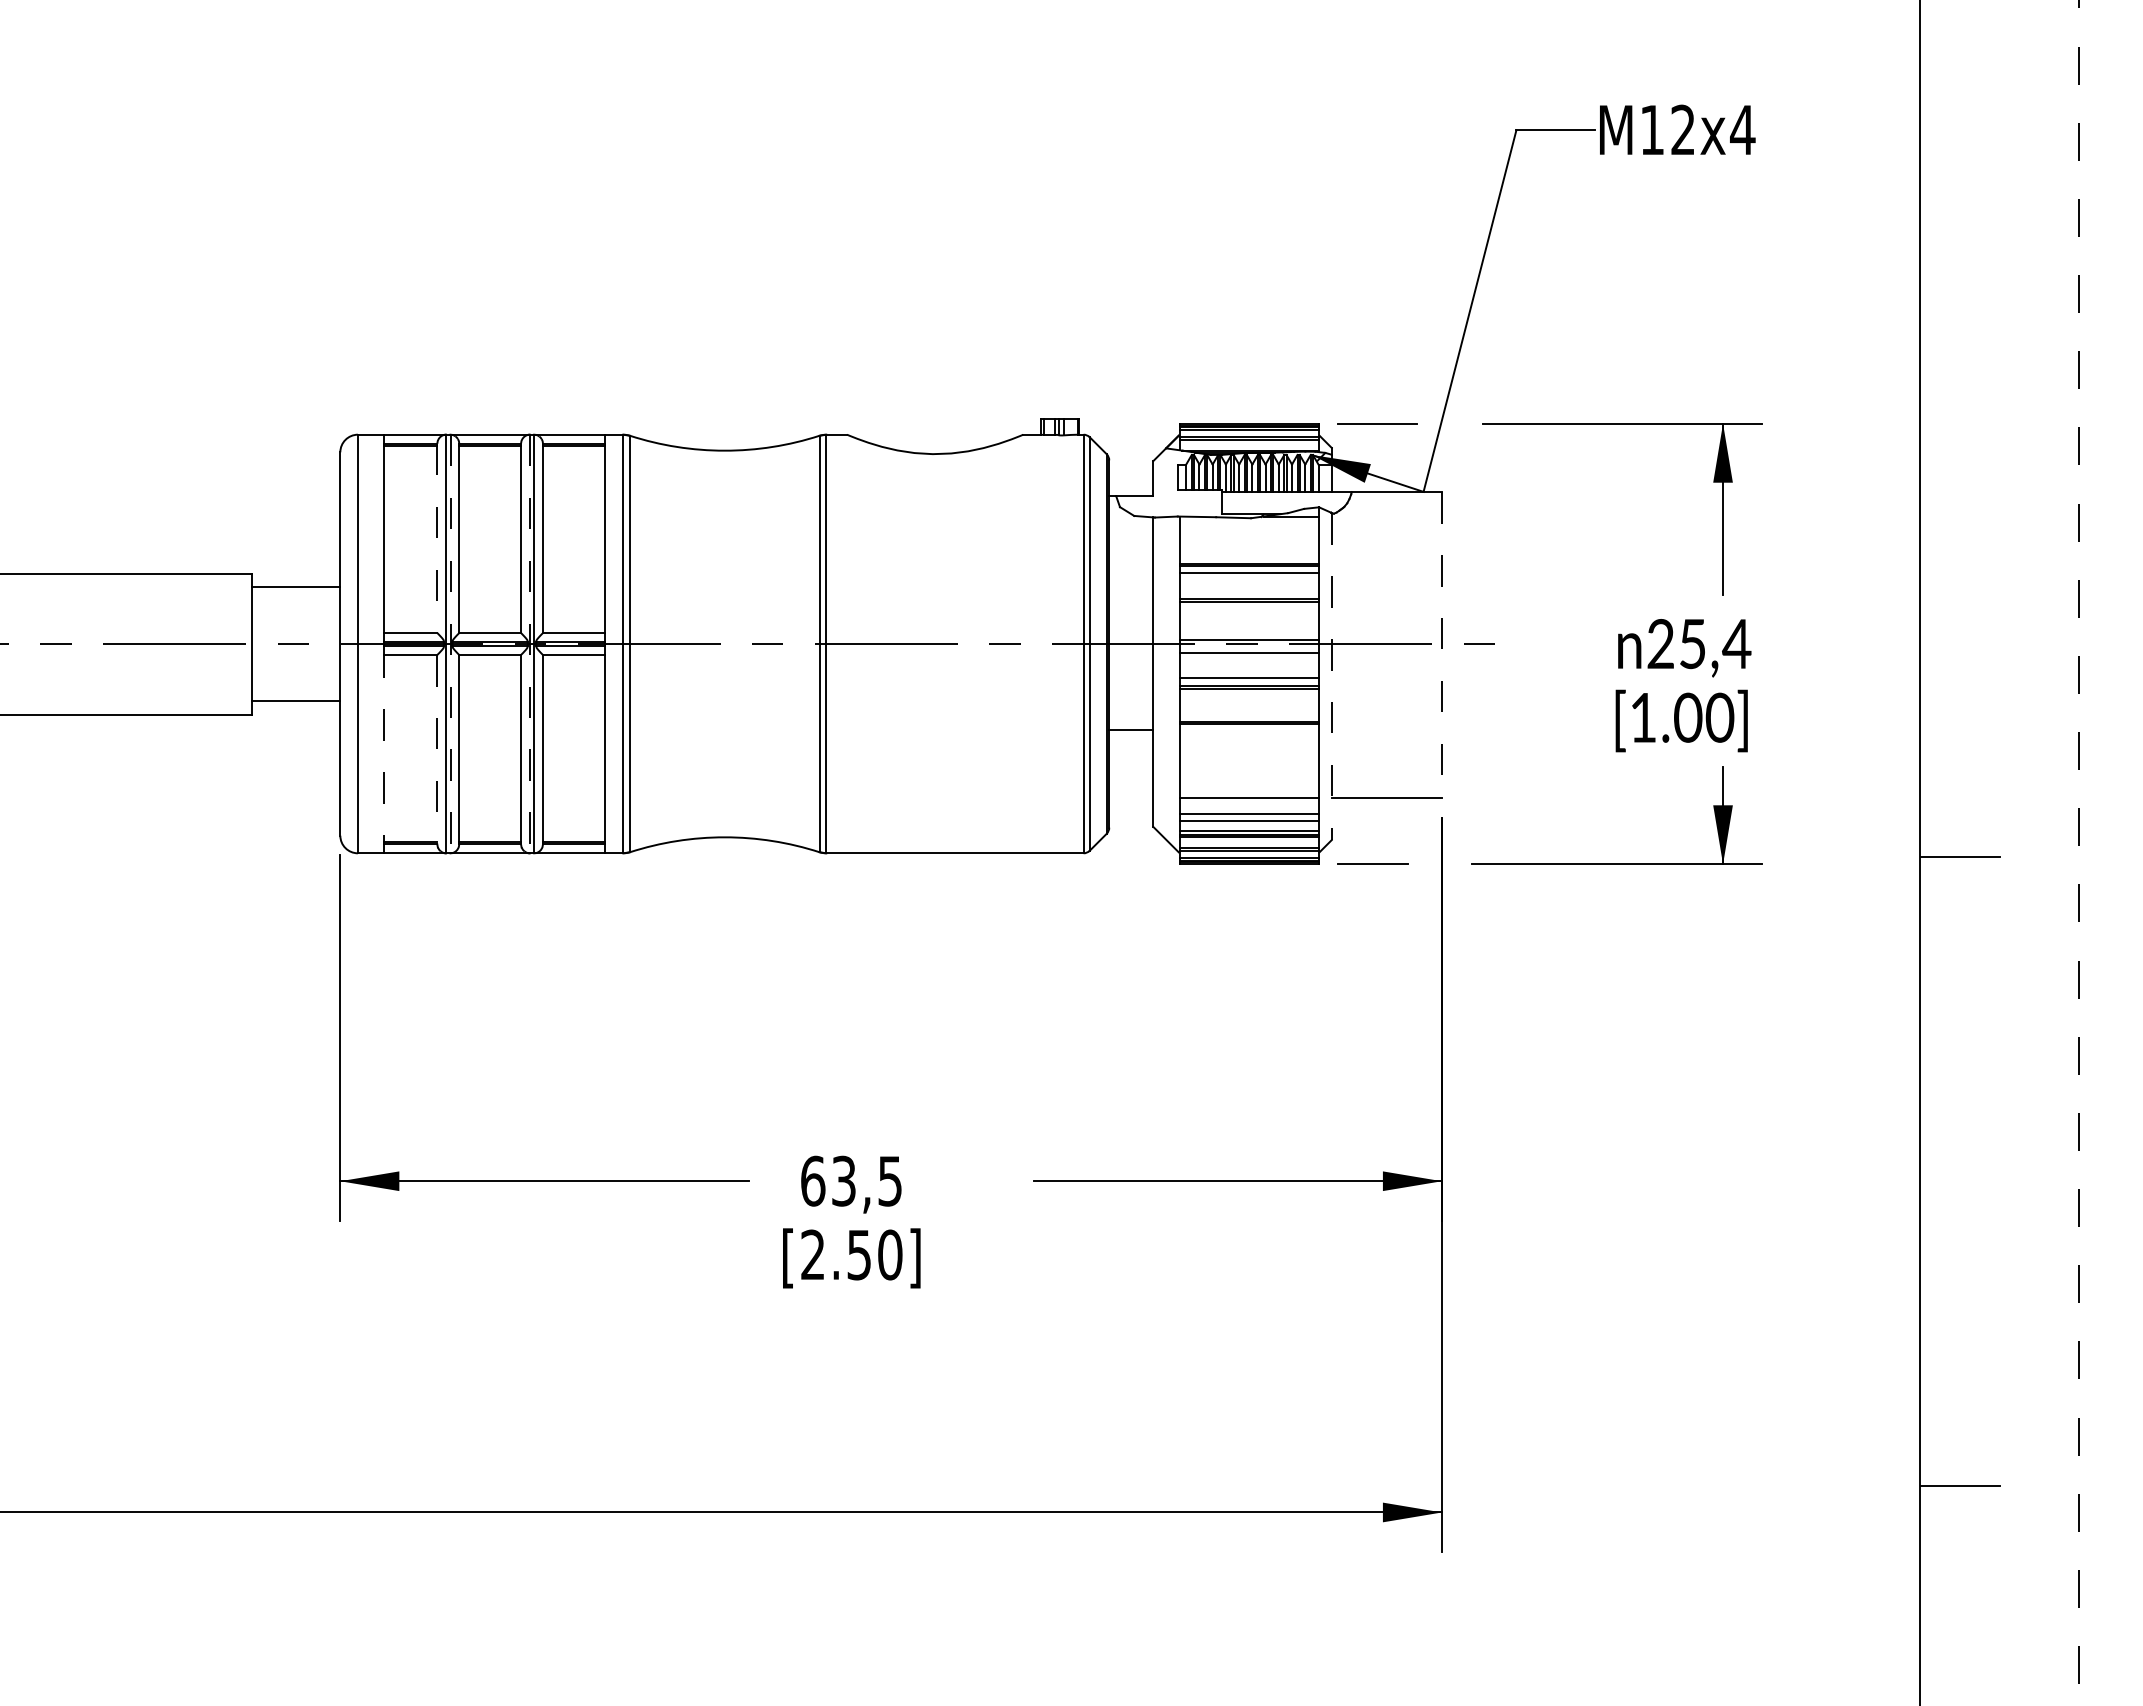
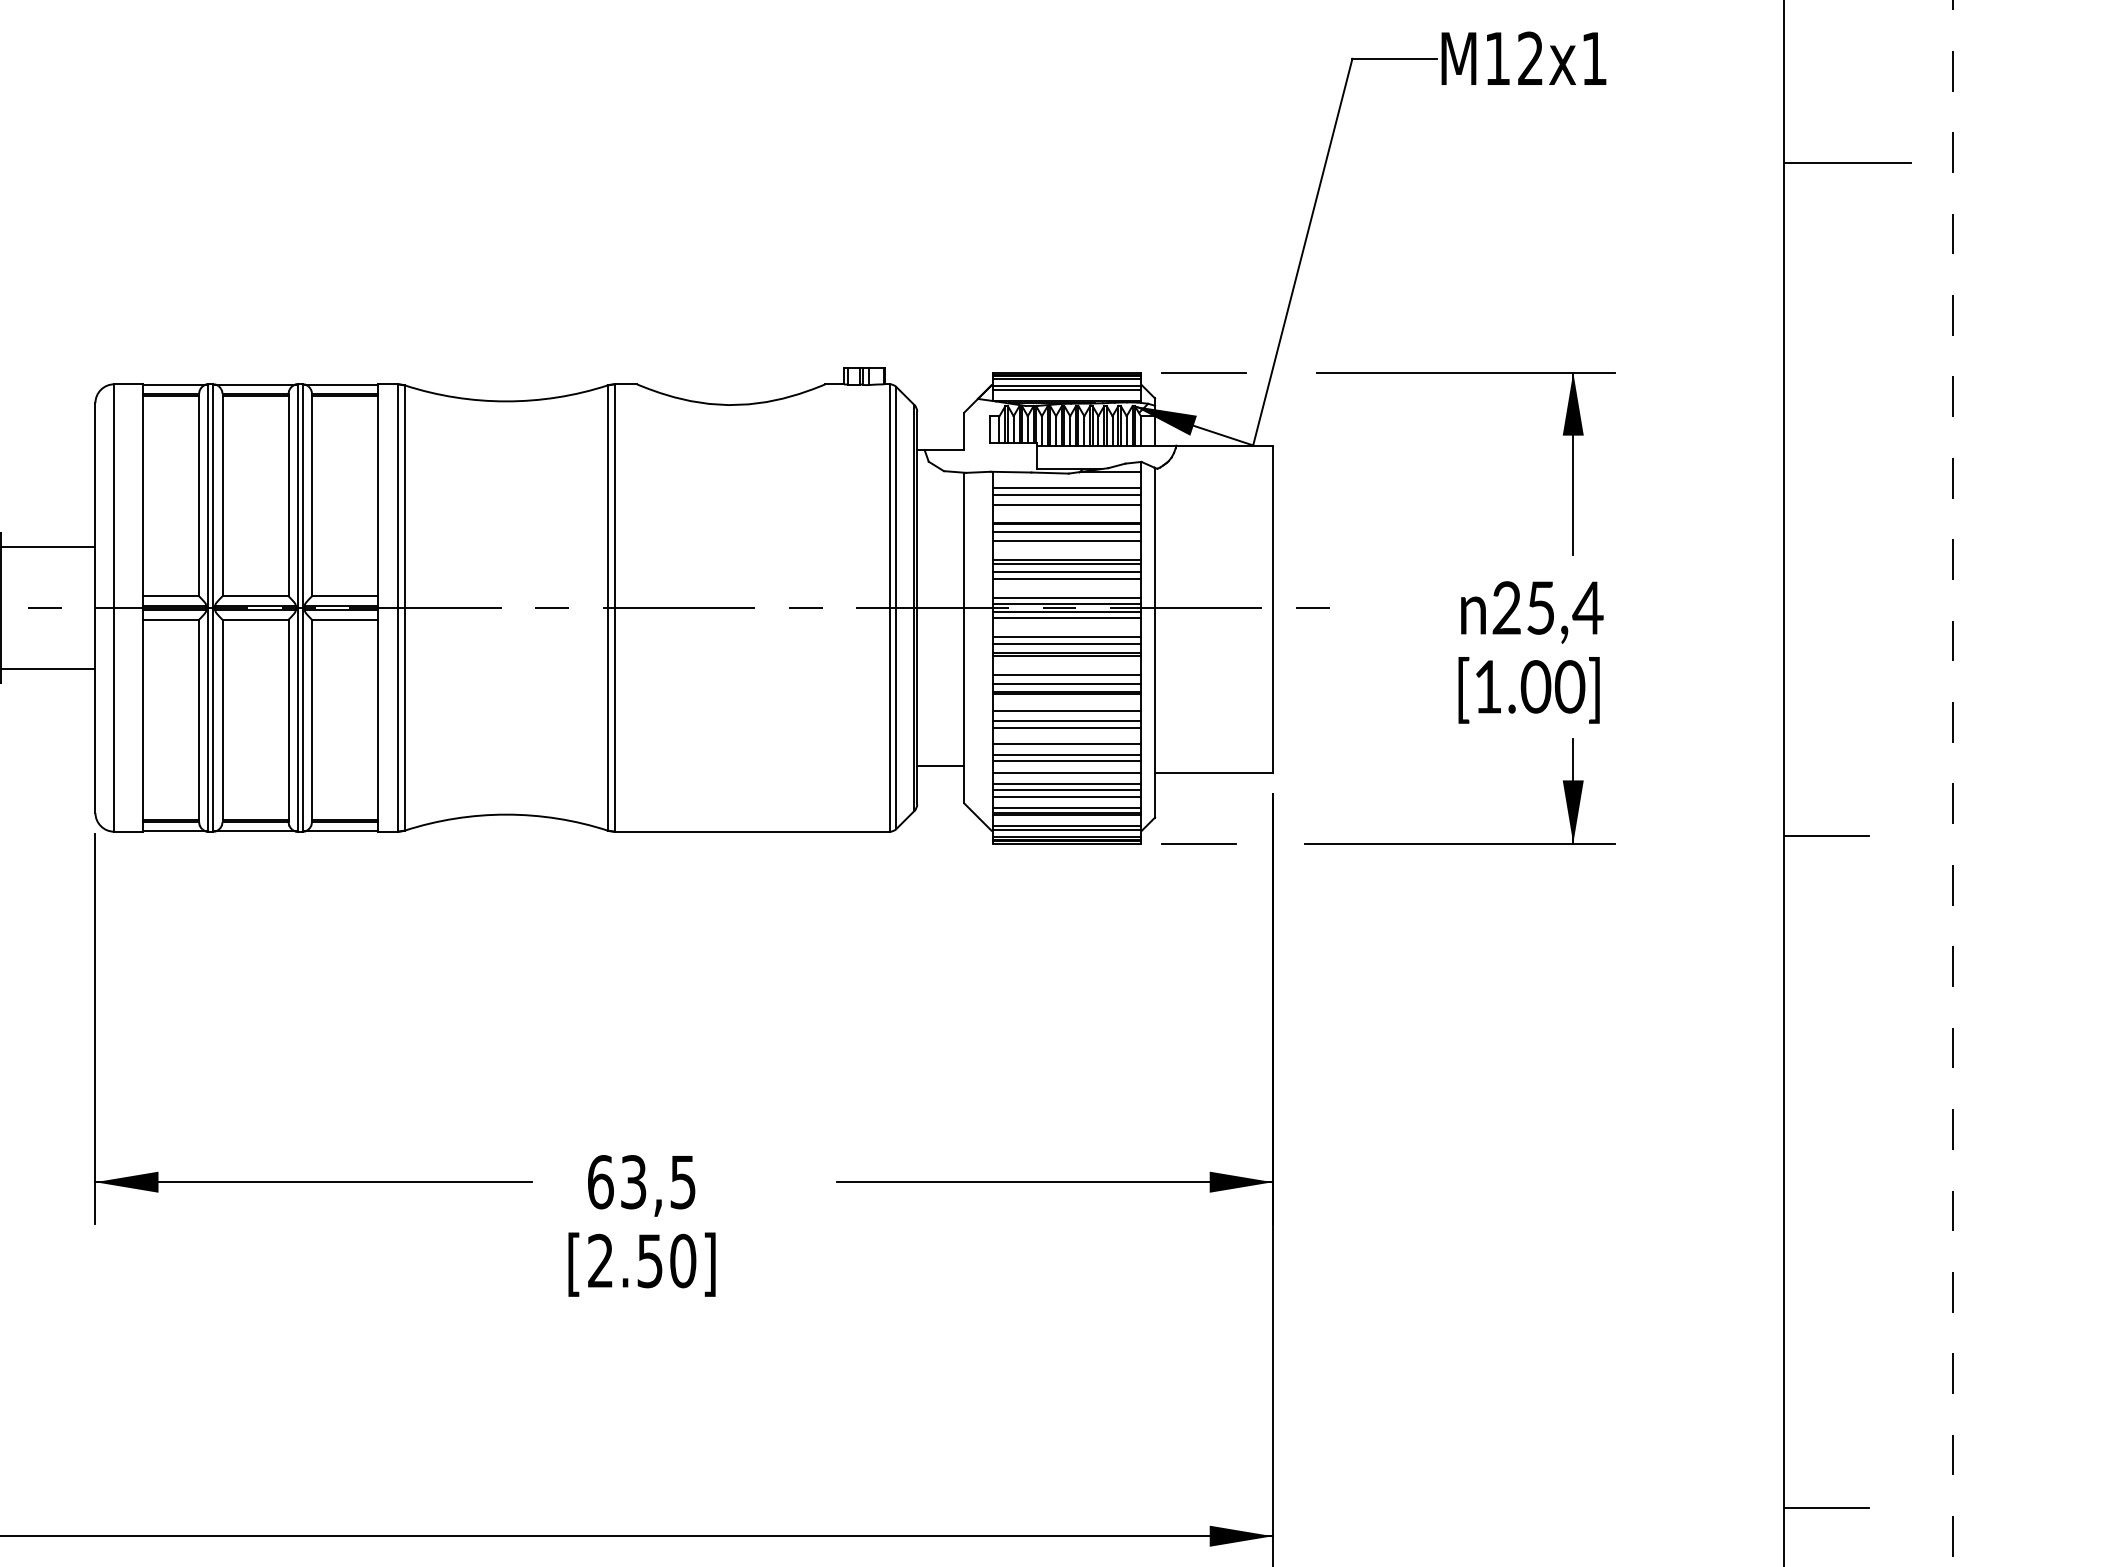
text: (1742, 129) -> (1594, 58), M12x4 -> M12x1
line: (1980, 227) -> (1848, 162), added
line: (1248, 531) -> (1066, 487), added
line: (437, 538) -> (199, 495), dashed -> solid
line: (1248, 538) -> (1066, 495), added
line: (1248, 547) -> (1066, 504), added
line: (1248, 580) -> (1066, 540), added
line: (1248, 609) -> (1066, 571), added
line: (1248, 616) -> (1066, 578), added
line: (1248, 635) -> (1066, 598), added
line: (450, 644) -> (213, 608), dashed -> solid
line: (529, 644) -> (297, 608), dashed -> solid
line: (1441, 645) -> (1272, 609), dashed -> solid
line: (1248, 647) -> (1066, 611), added
line: (1248, 671) -> (1066, 637), added
line: (1331, 677) -> (1154, 643), dashed -> solid
line: (1248, 707) -> (1066, 675), added
line: (1248, 715) -> (1066, 684), added
line: (1131, 729) -> (941, 765), moved
line: (1248, 740) -> (1066, 711), added
line: (384, 749) -> (142, 720), dashed -> solid
line: (437, 749) -> (199, 720), dashed -> solid
line: (1248, 749) -> (1066, 720), added
line: (1248, 756) -> (1066, 728), added
line: (1248, 771) -> (1066, 744), added
line: (1248, 781) -> (1066, 754), added
line: (1248, 787) -> (1066, 761), added
line: (1248, 808) -> (1066, 783), added

